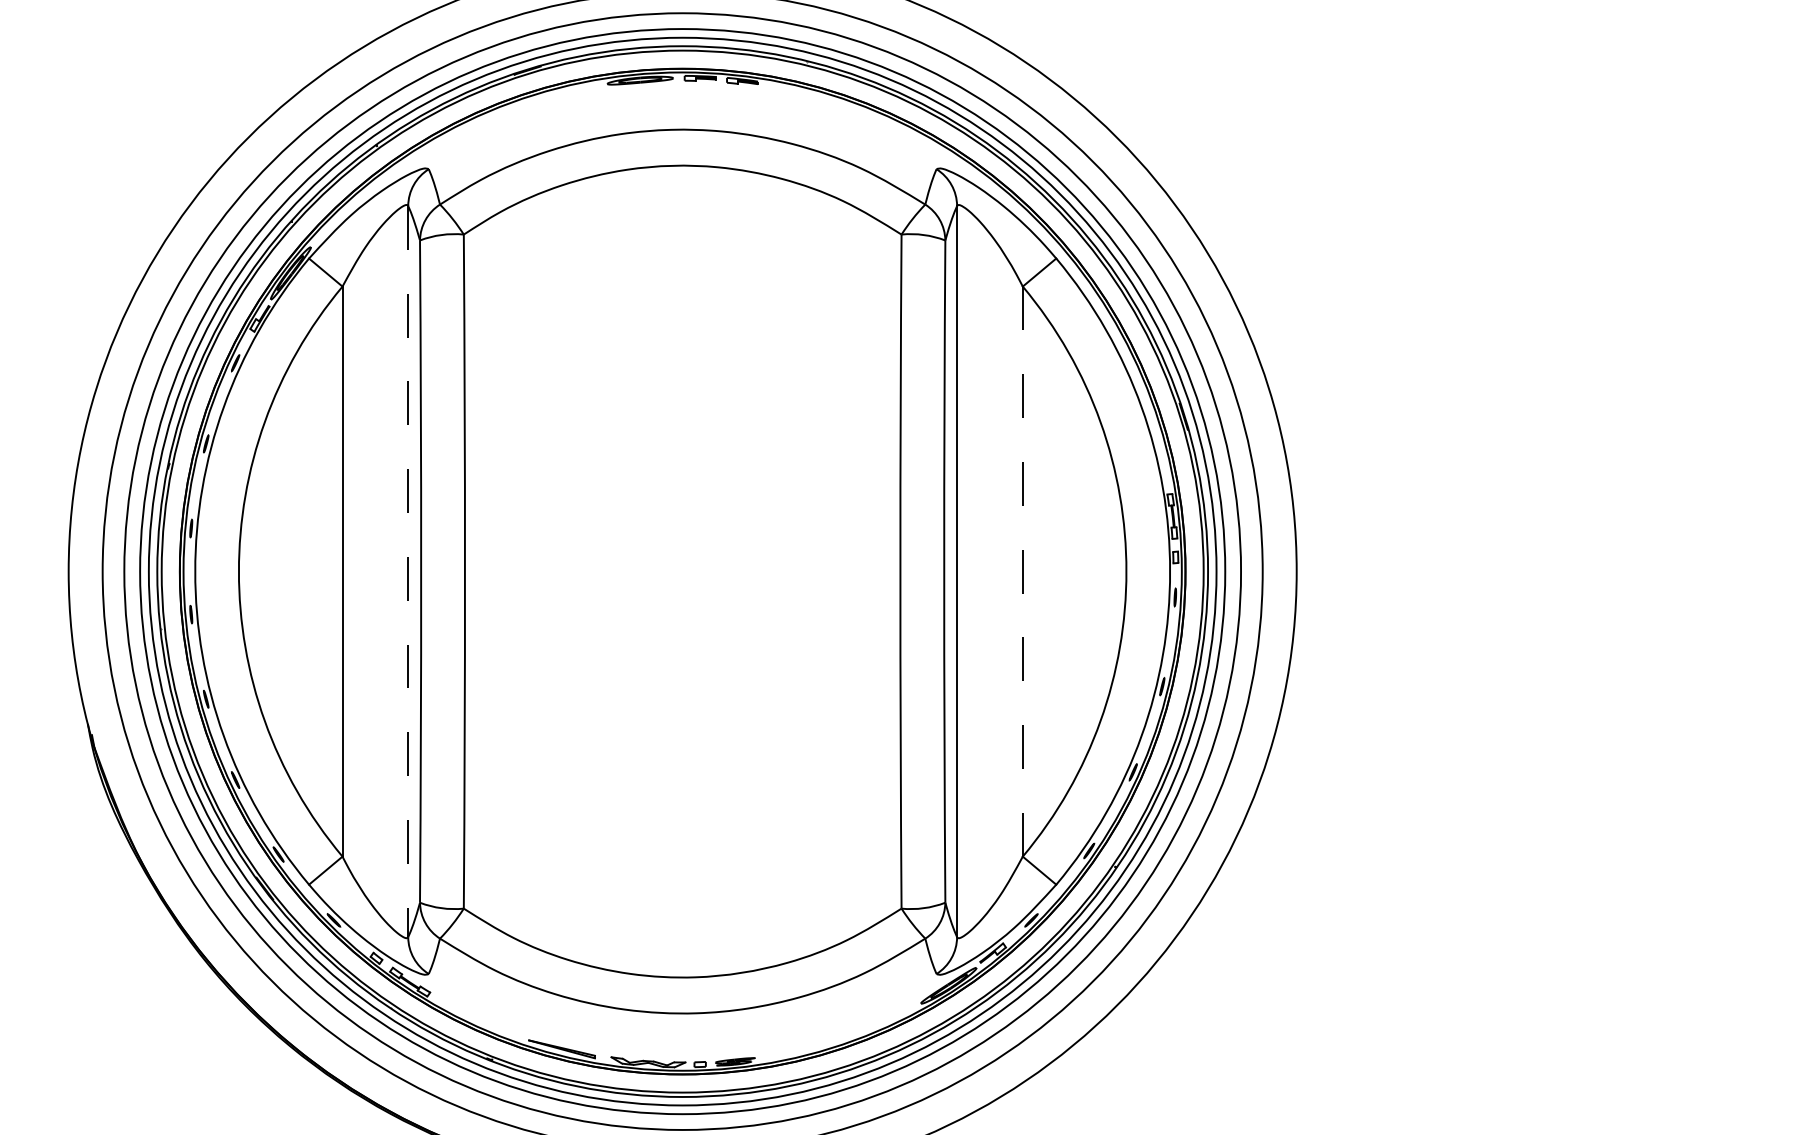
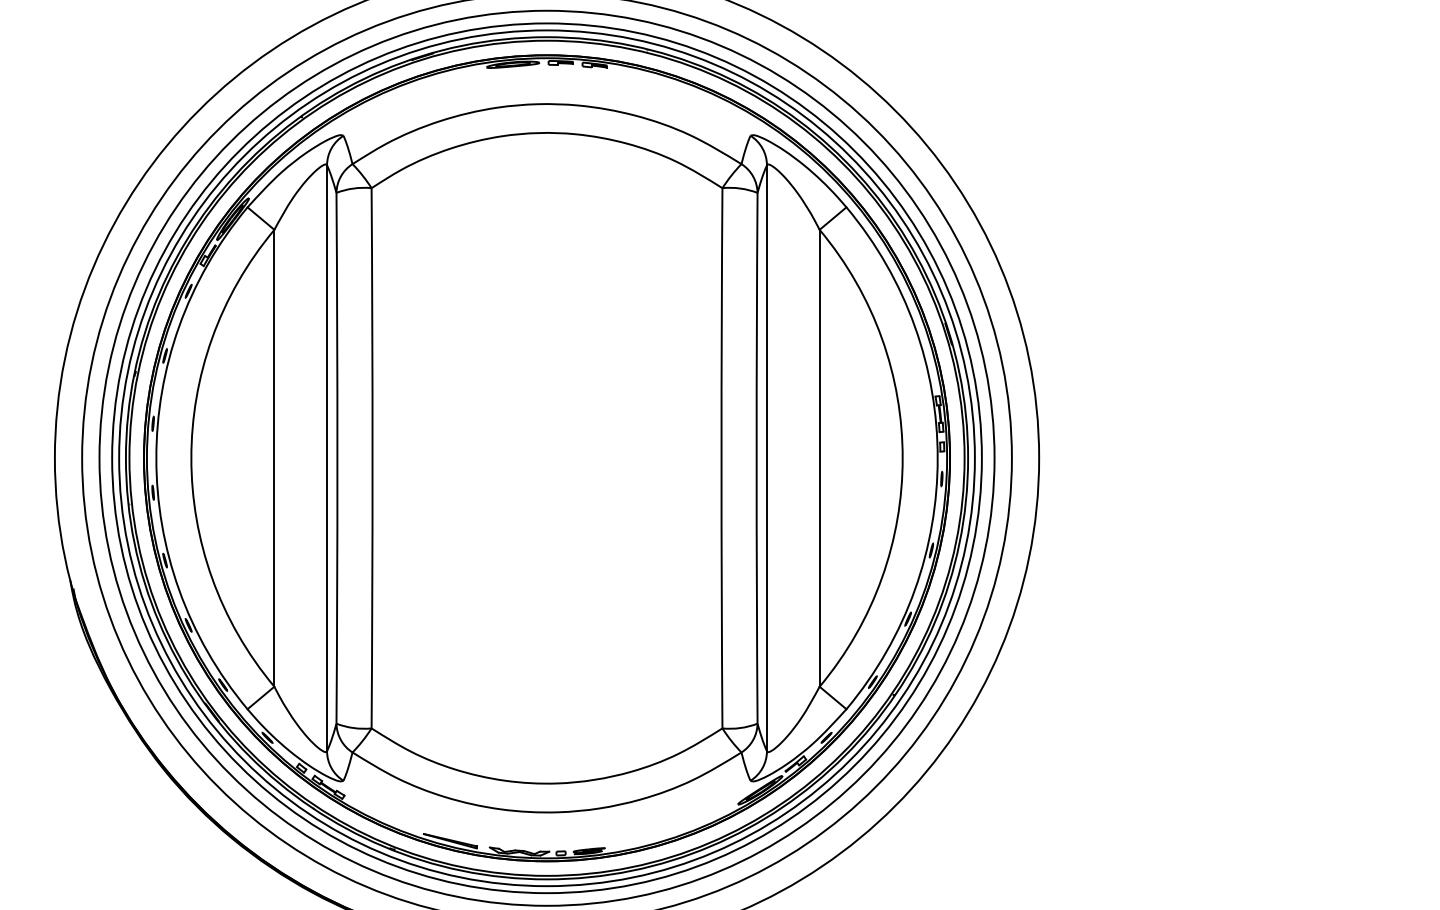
line: (408, 571) -> (327, 458), dashed -> solid
line: (1022, 572) -> (819, 459), dashed -> solid

